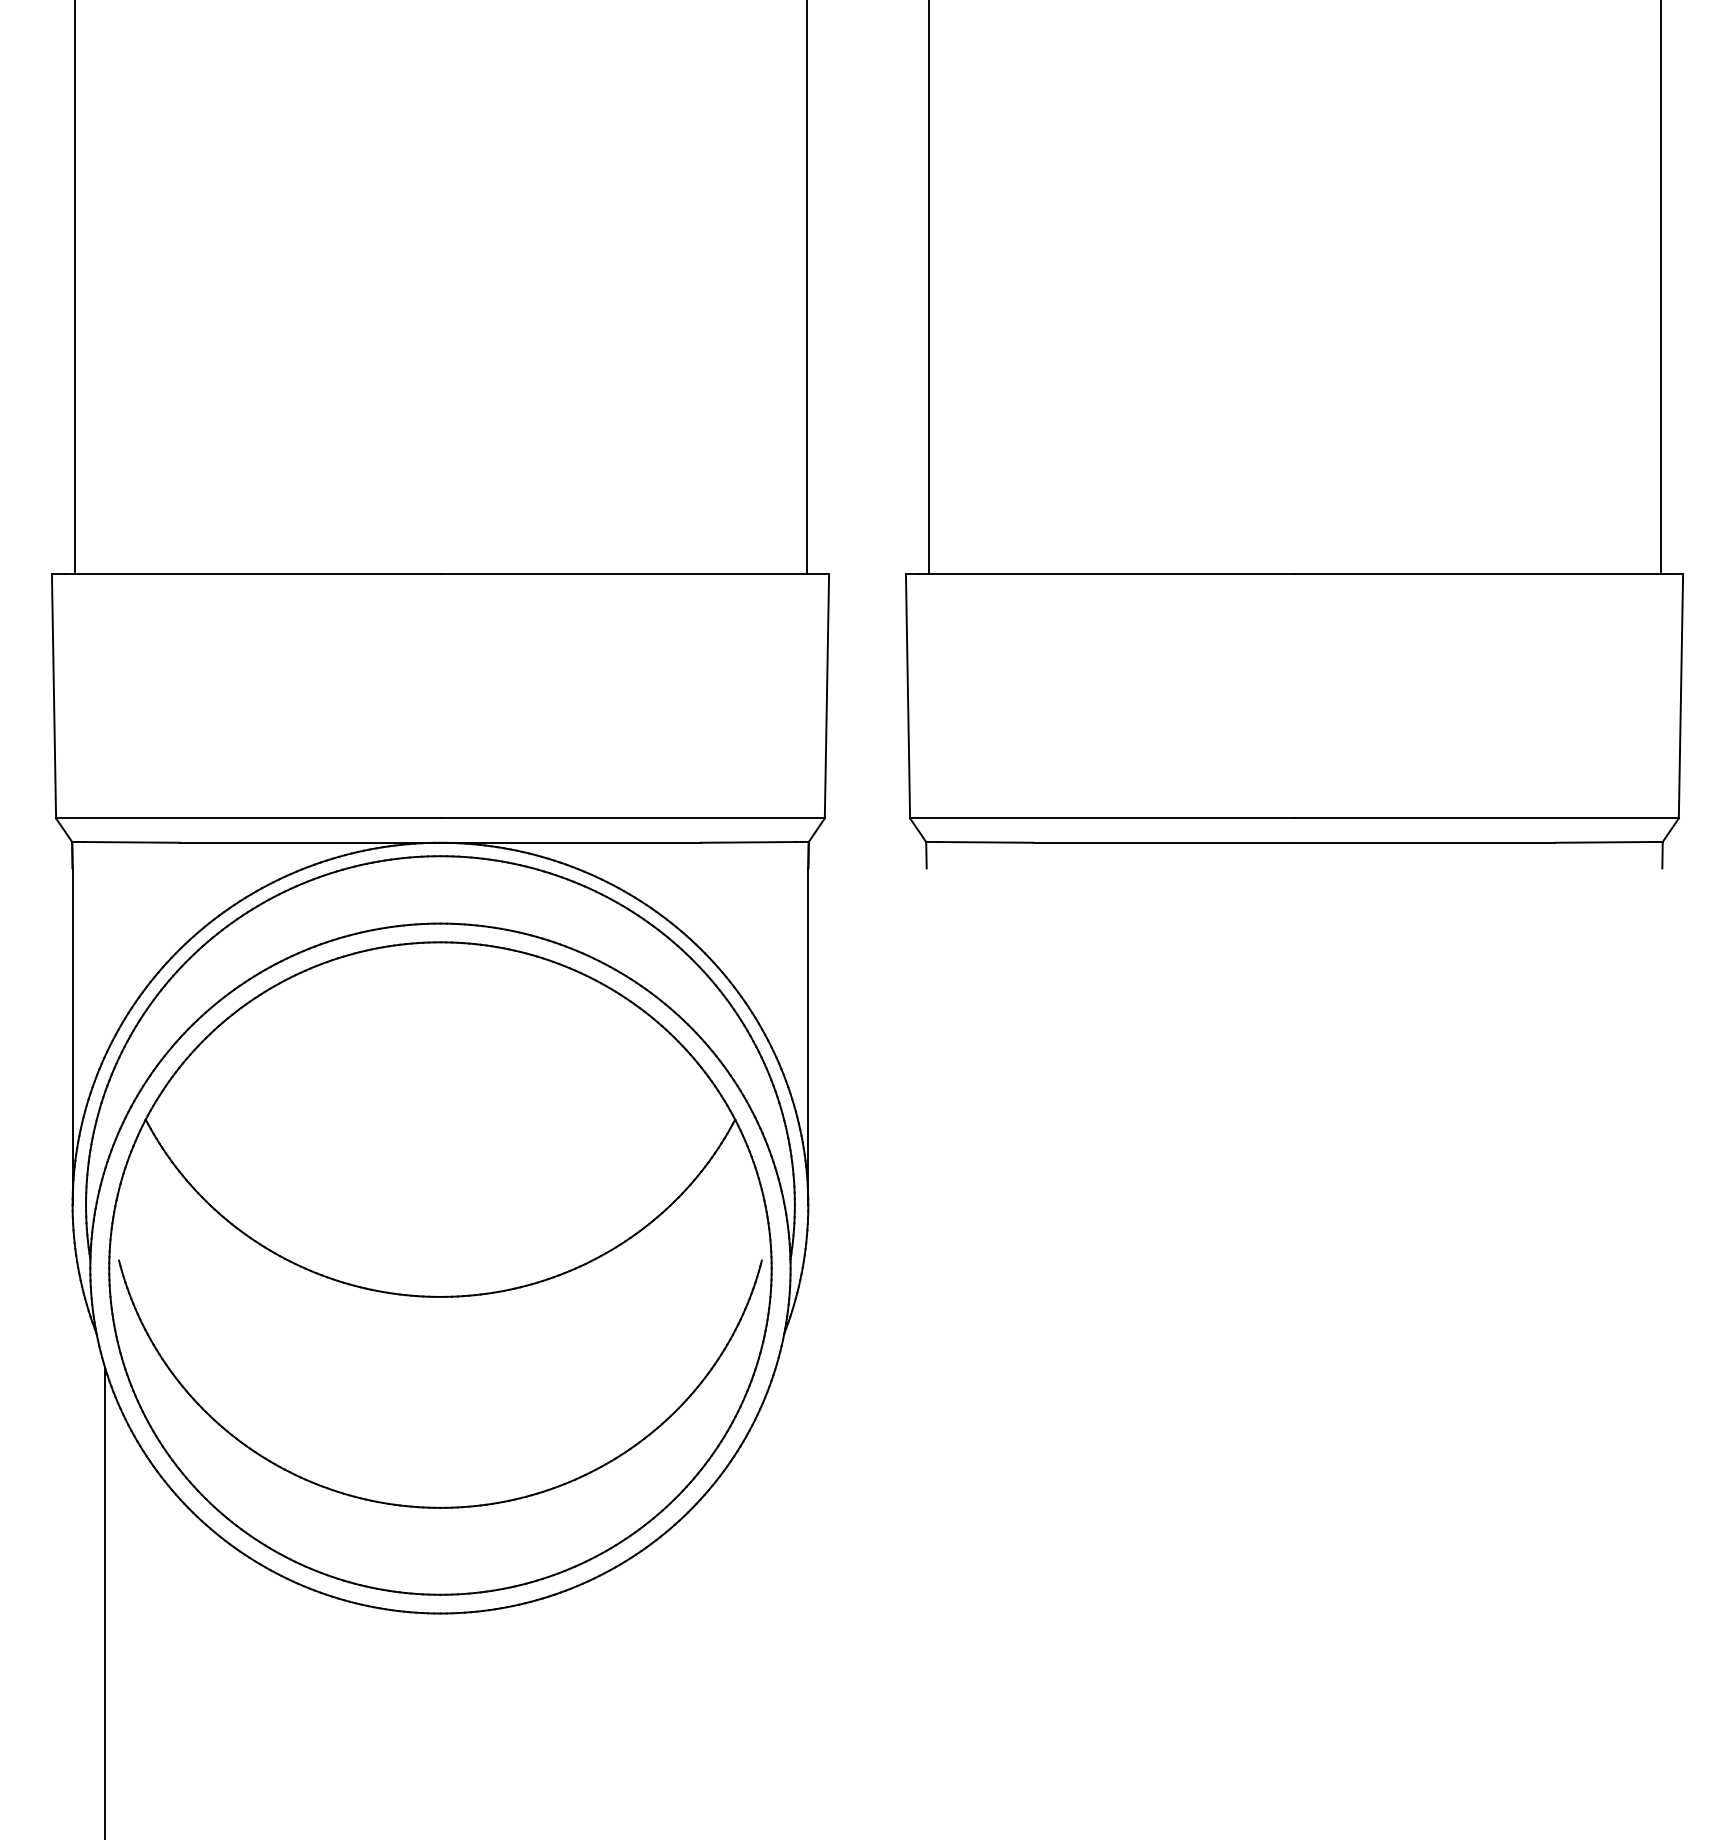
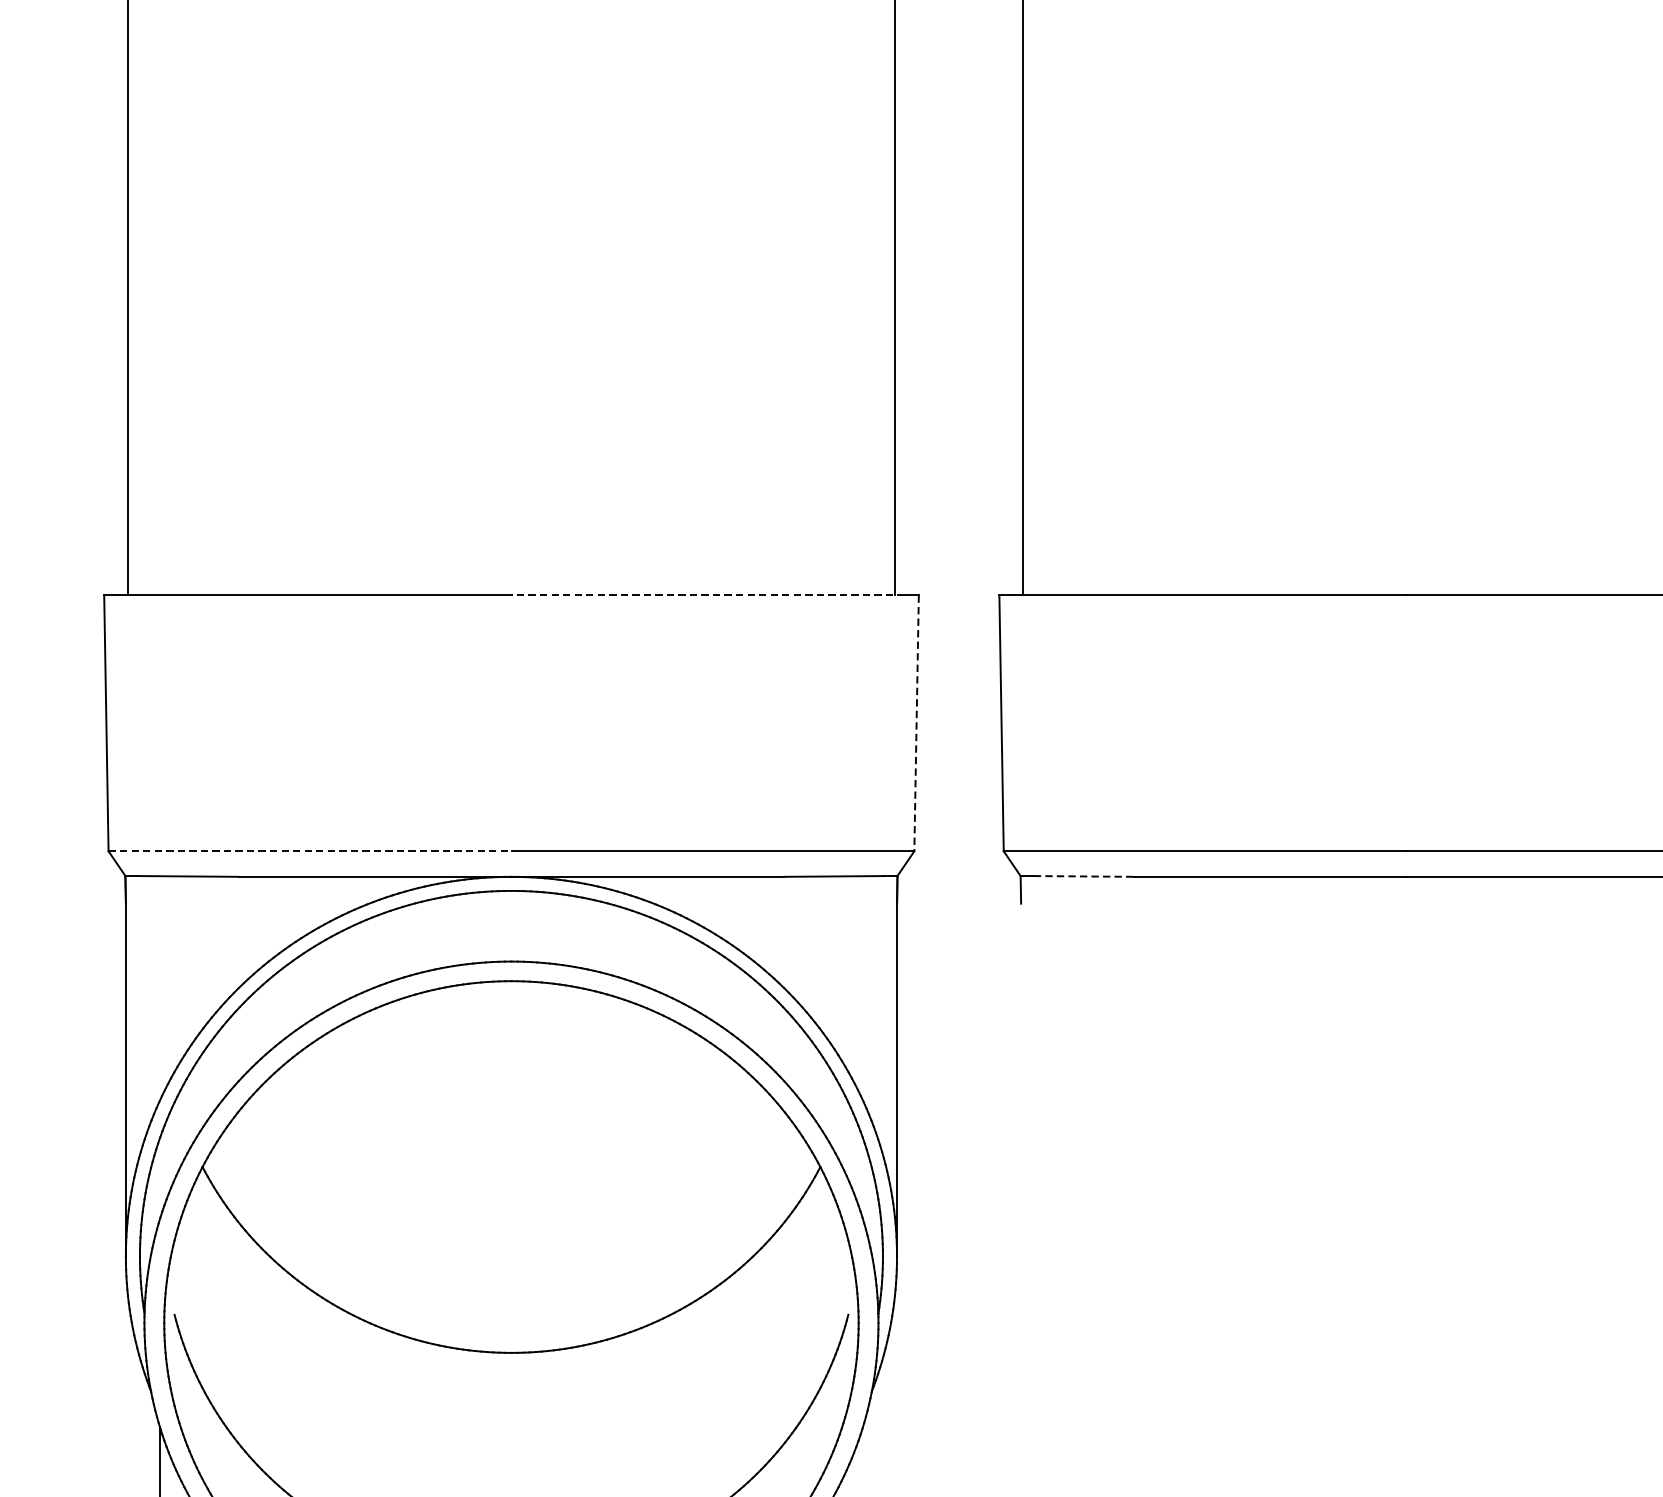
line: (628, 574) -> (708, 595), solid -> dashed
line: (826, 696) -> (916, 723), solid -> dashed
line: (248, 818) -> (310, 851), solid -> dashed
line: (986, 842) -> (1083, 876), solid -> dashed

